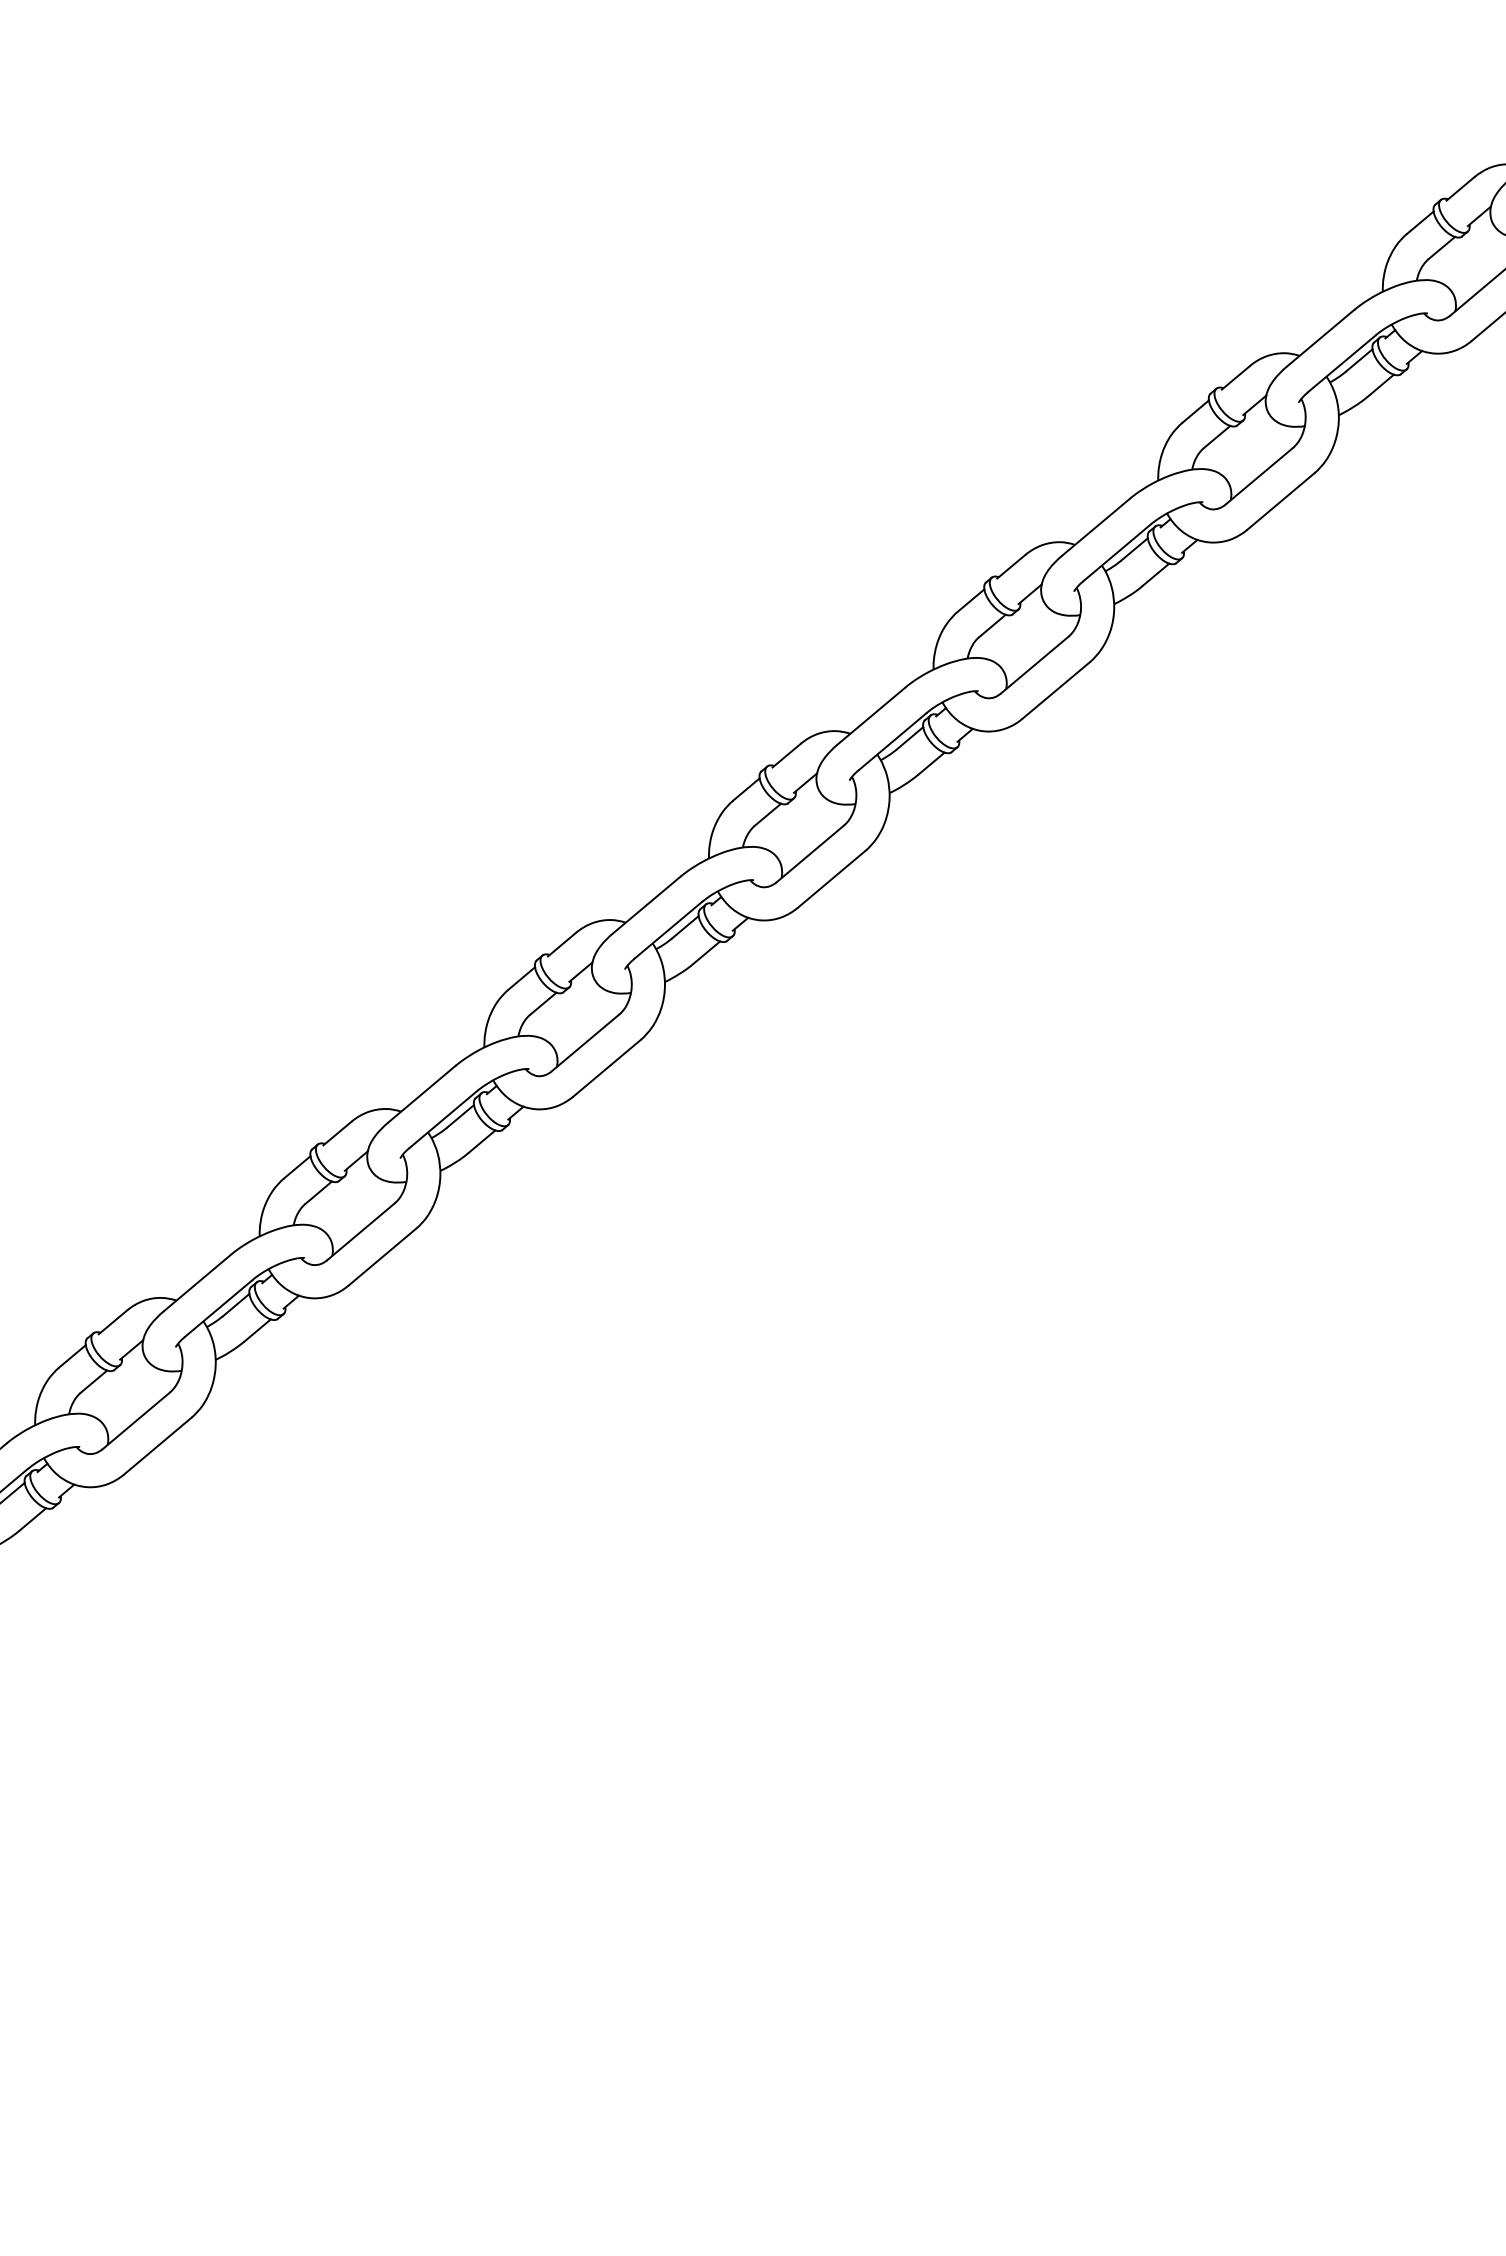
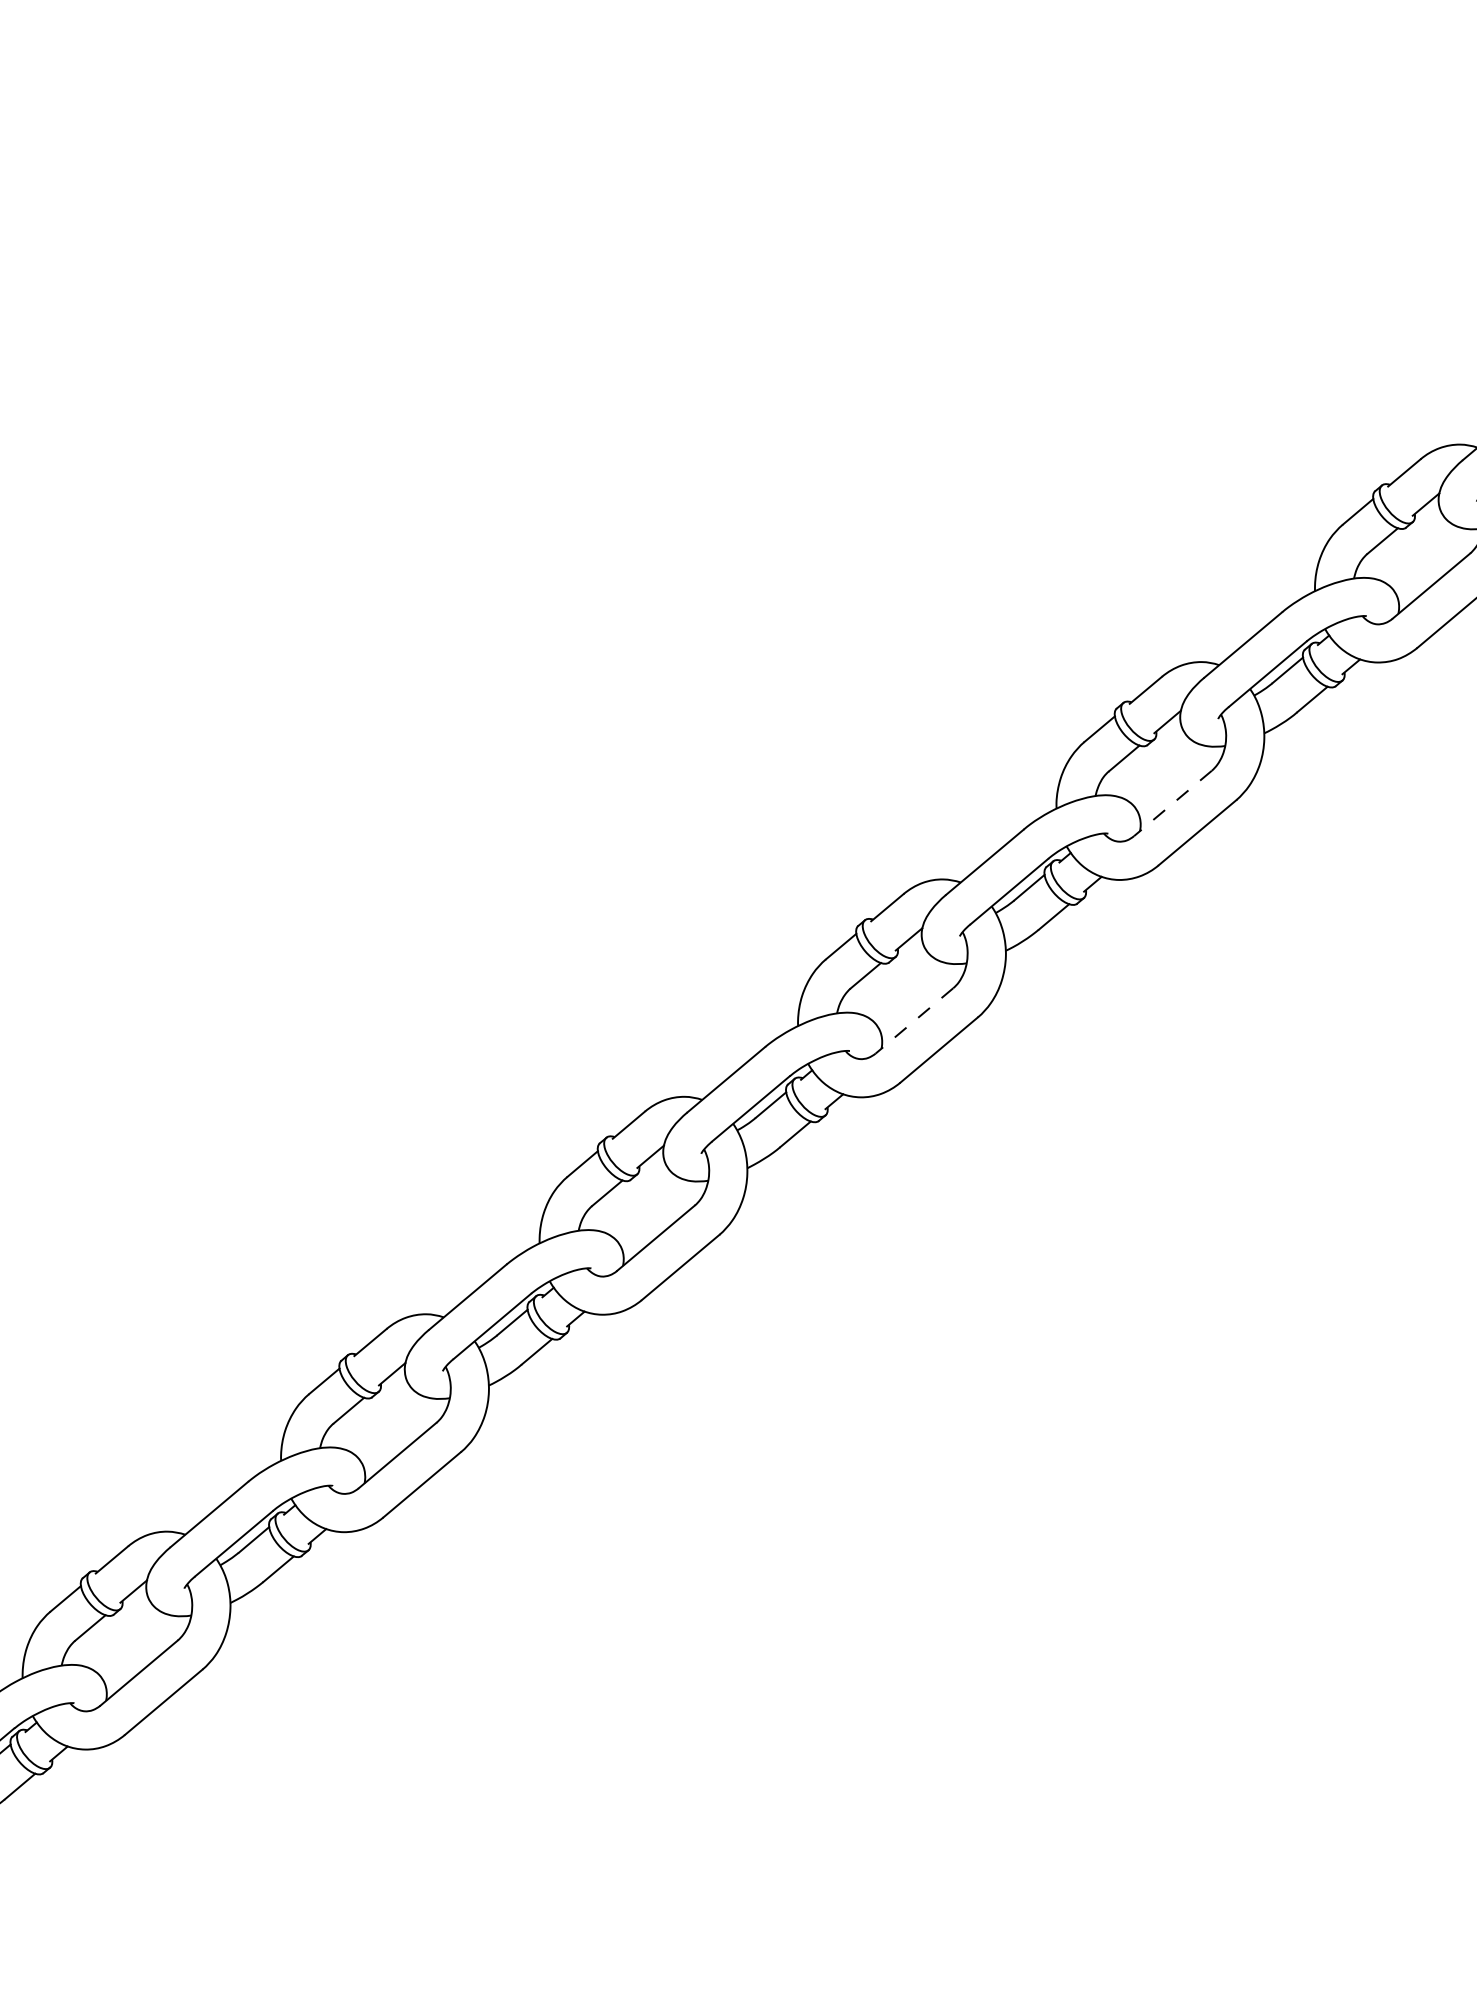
line: (1034, 665) -> (1172, 803), solid -> dashed
line: (809, 854) -> (913, 1021), solid -> dashed

